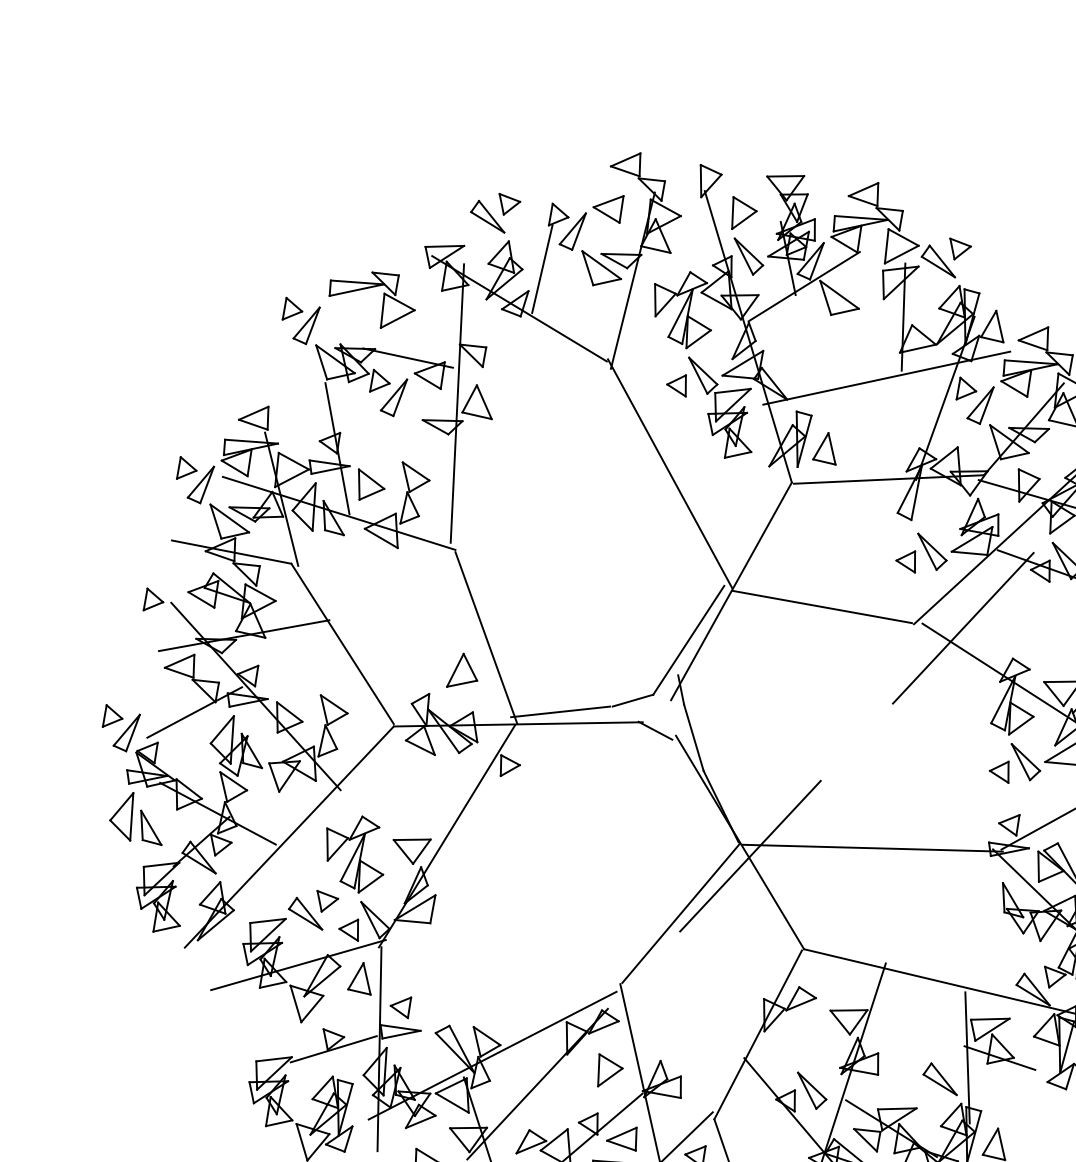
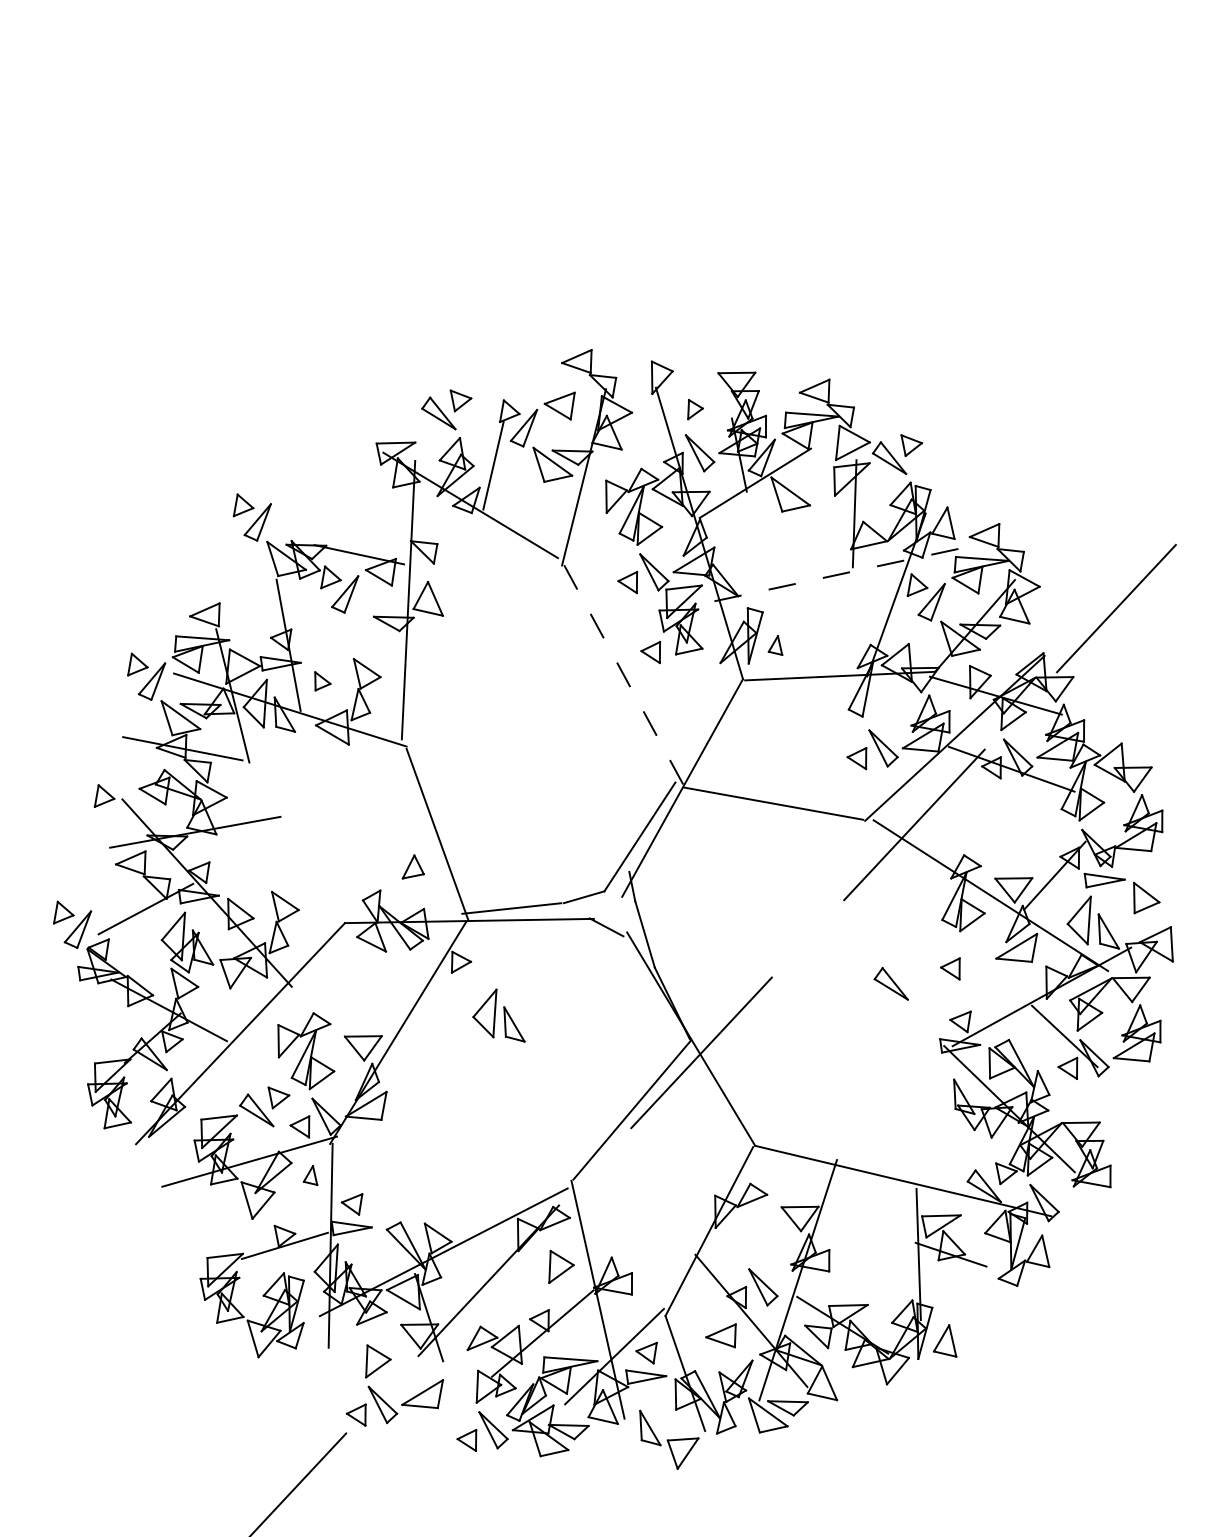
part: (744, 212) -> (695, 409), size x0.6
part: (382, 301) -> (333, 498), removed
line: (887, 377) -> (838, 574), solid -> dashed
part: (824, 448) -> (775, 645), size x0.6
part: (699, 455) -> (650, 652), added
line: (669, 472) -> (620, 669), solid -> dashed
part: (371, 484) -> (322, 681), size x0.6
line: (342, 643) -> (293, 840), removed
part: (462, 669) -> (413, 866), size x0.7
part: (1025, 761) -> (976, 958), removed
part: (135, 818) -> (498, 1015), moved
line: (872, 847) -> (823, 1044), removed
part: (359, 978) -> (310, 1175), size x0.6
part: (939, 1078) -> (890, 983), moved
part: (621, 1138) -> (720, 1335), moved

